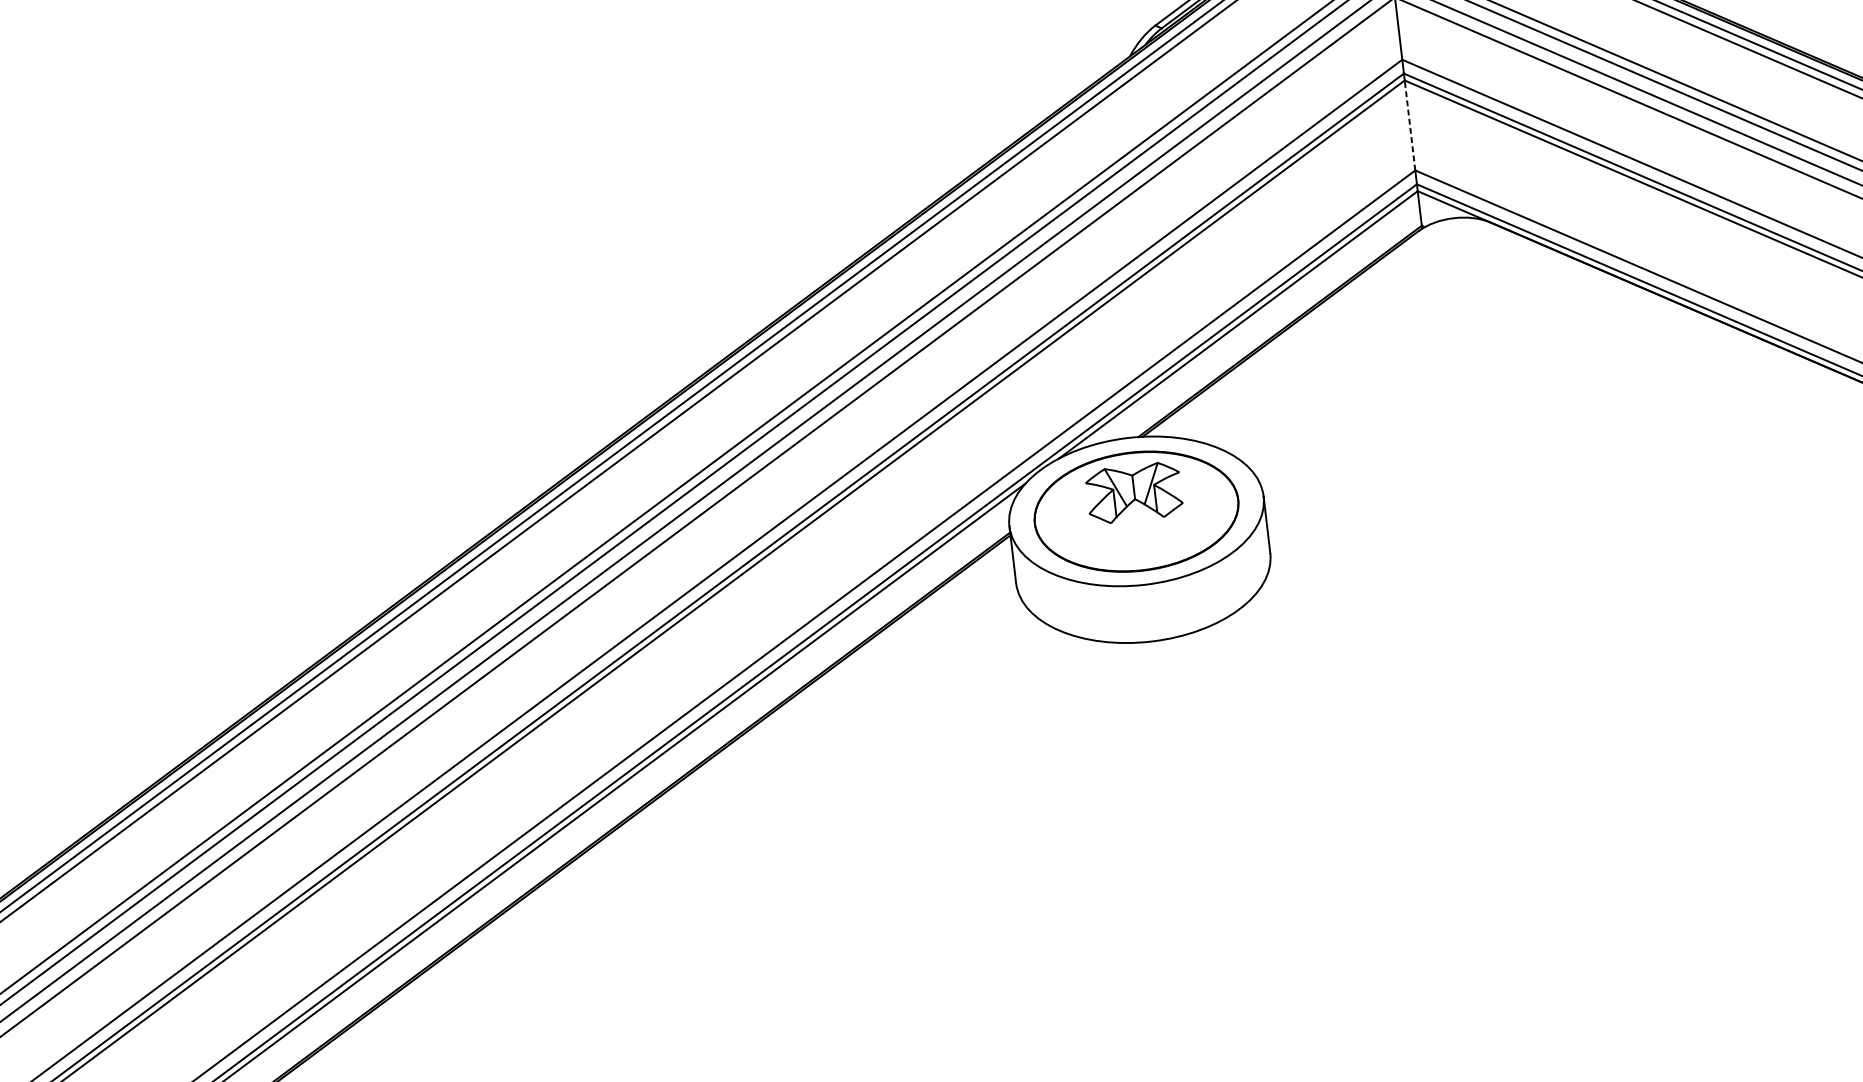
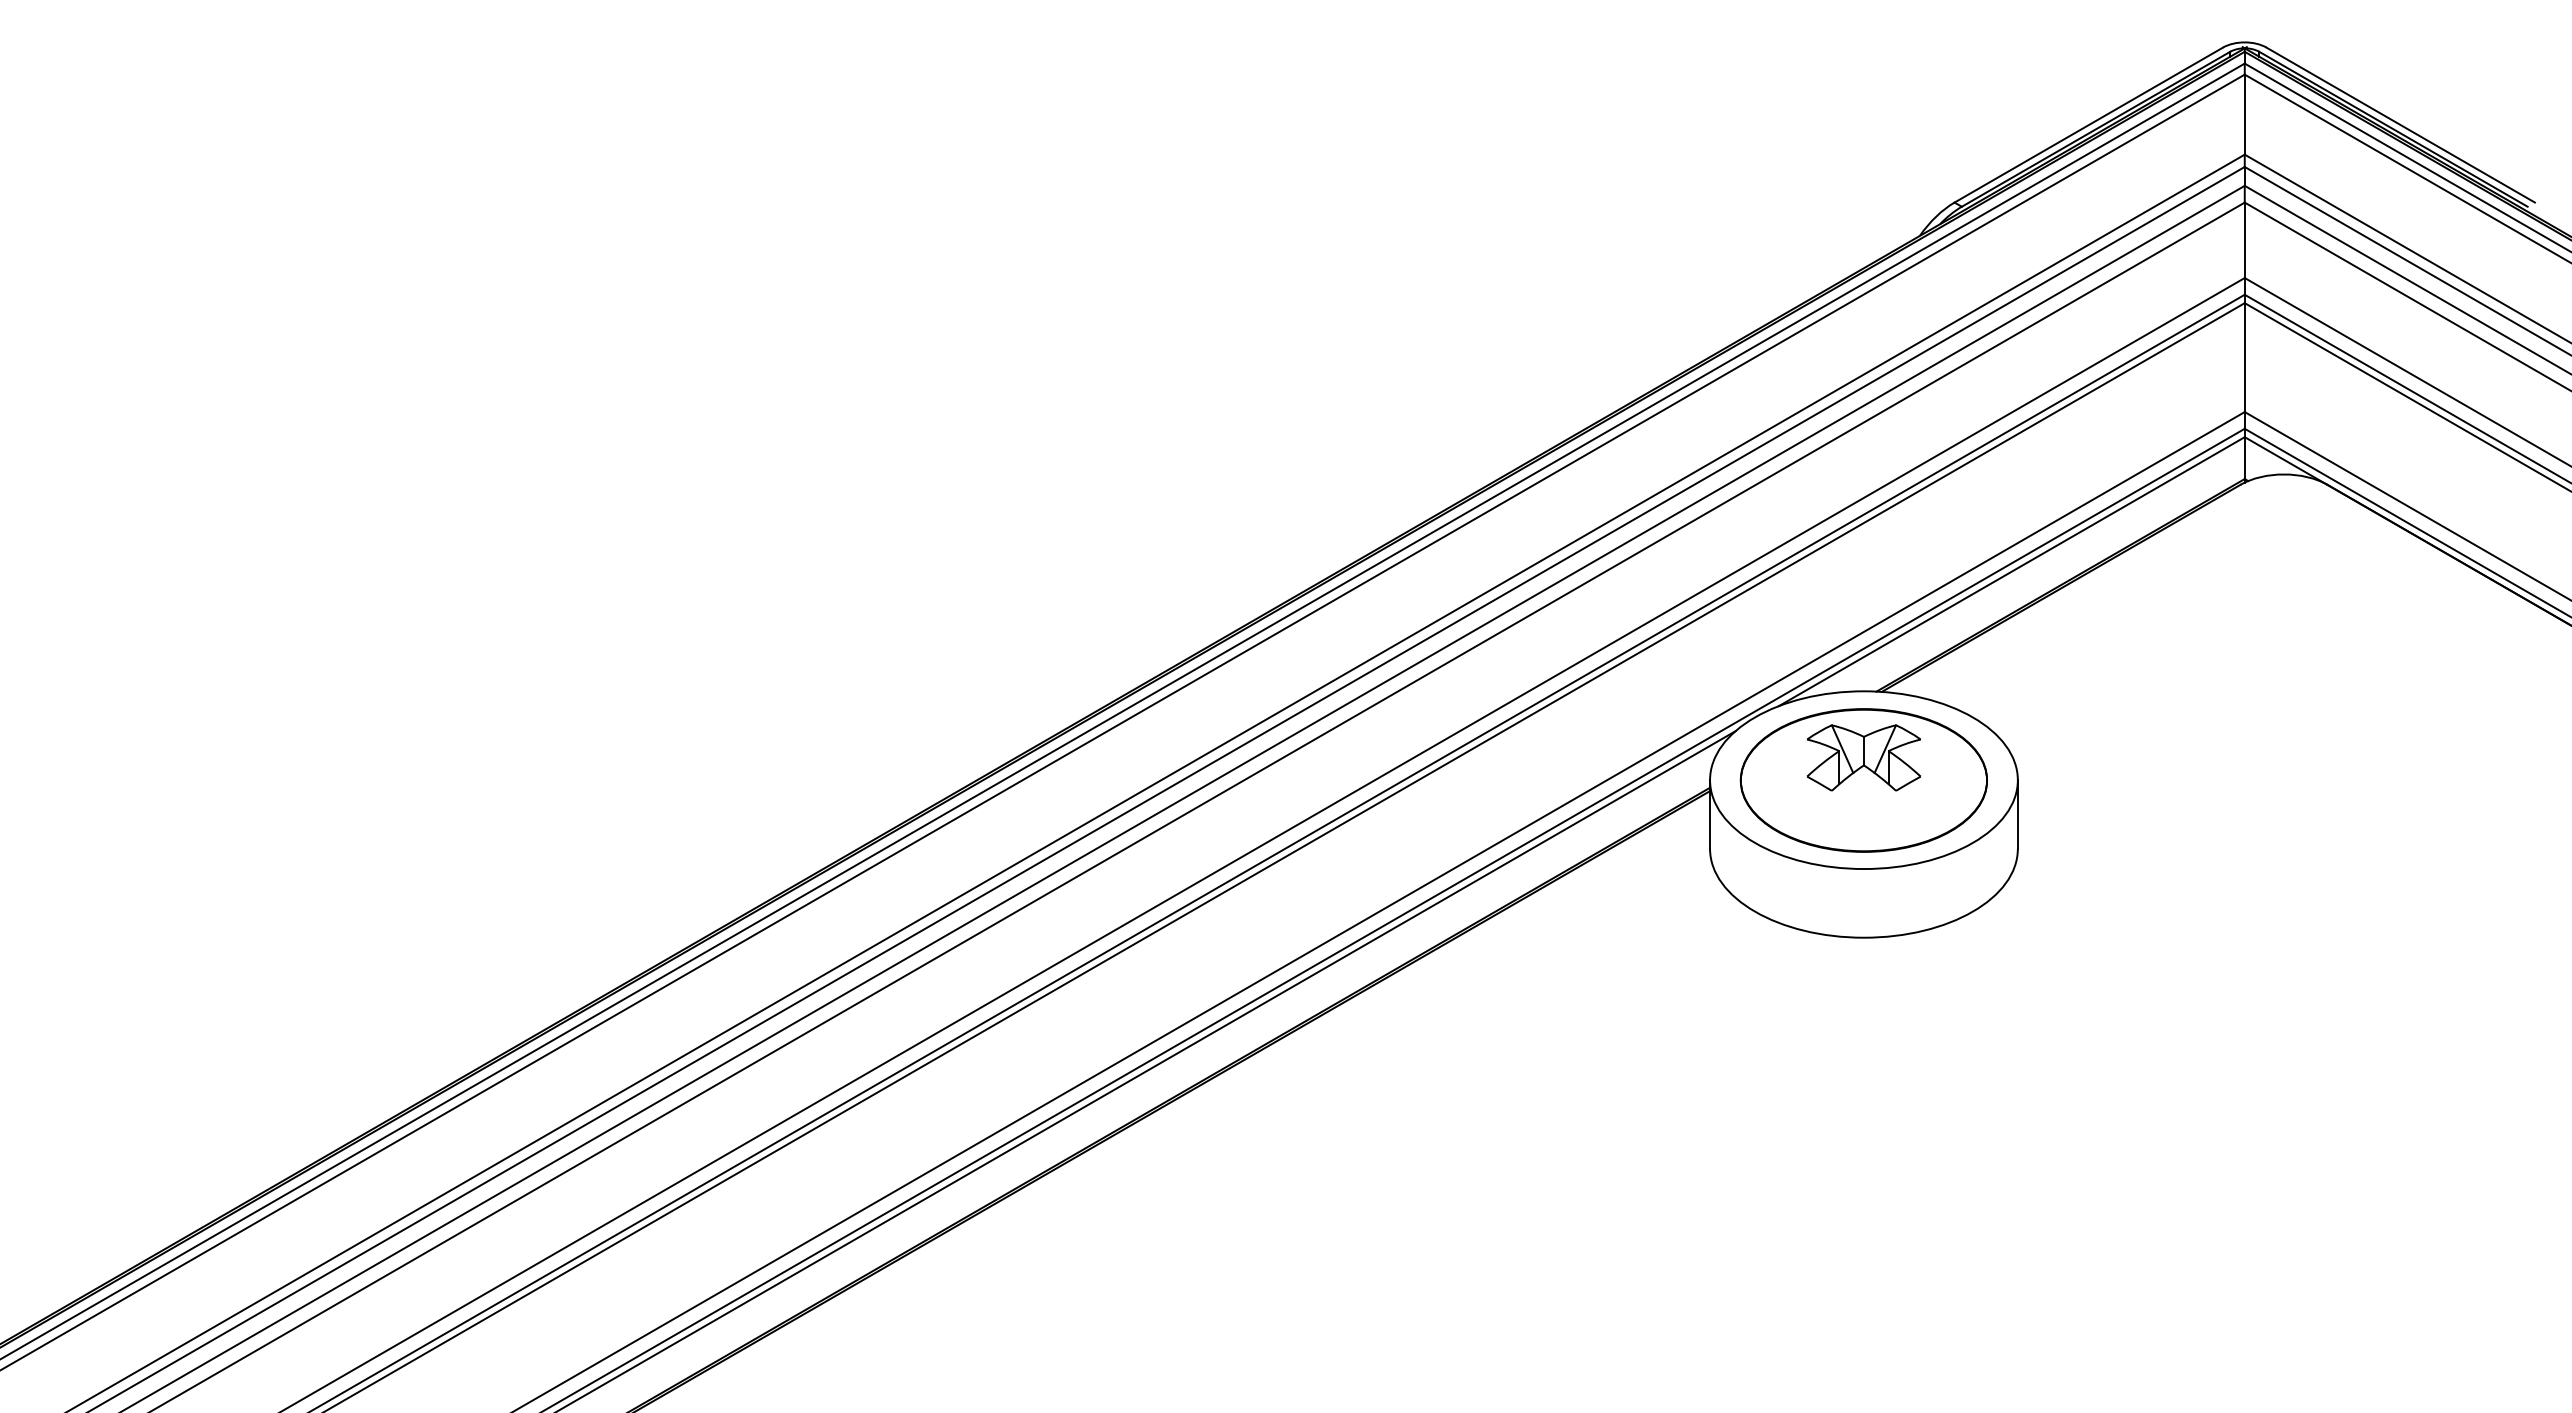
line: (1409, 125) -> (2244, 357), dashed -> solid

